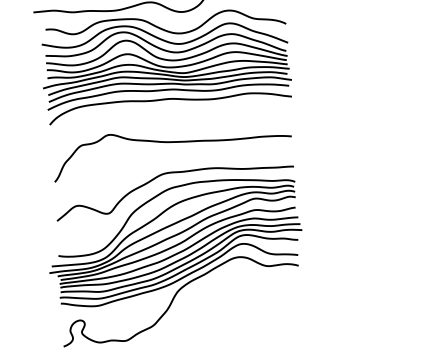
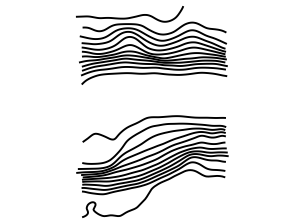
curve: (171, 142) -> (153, 99), removed

